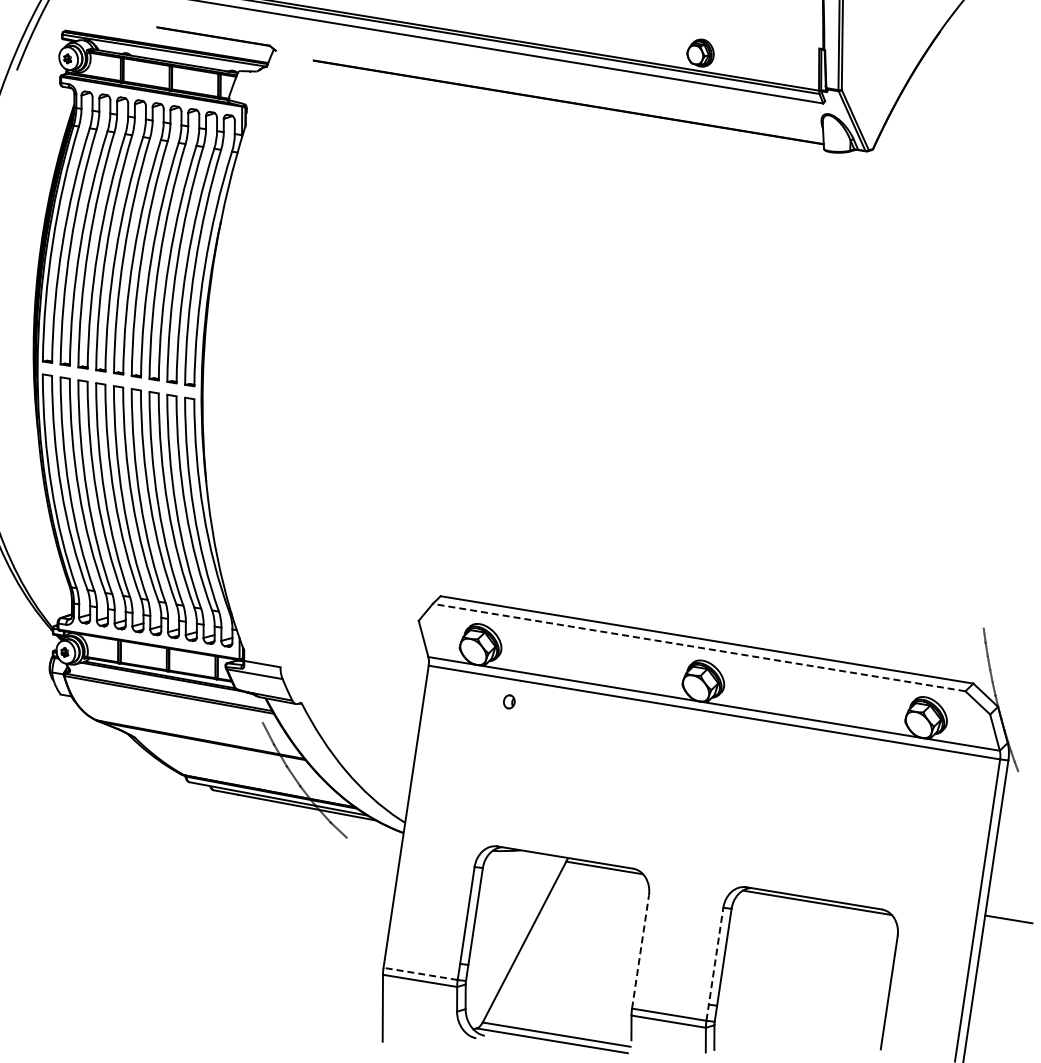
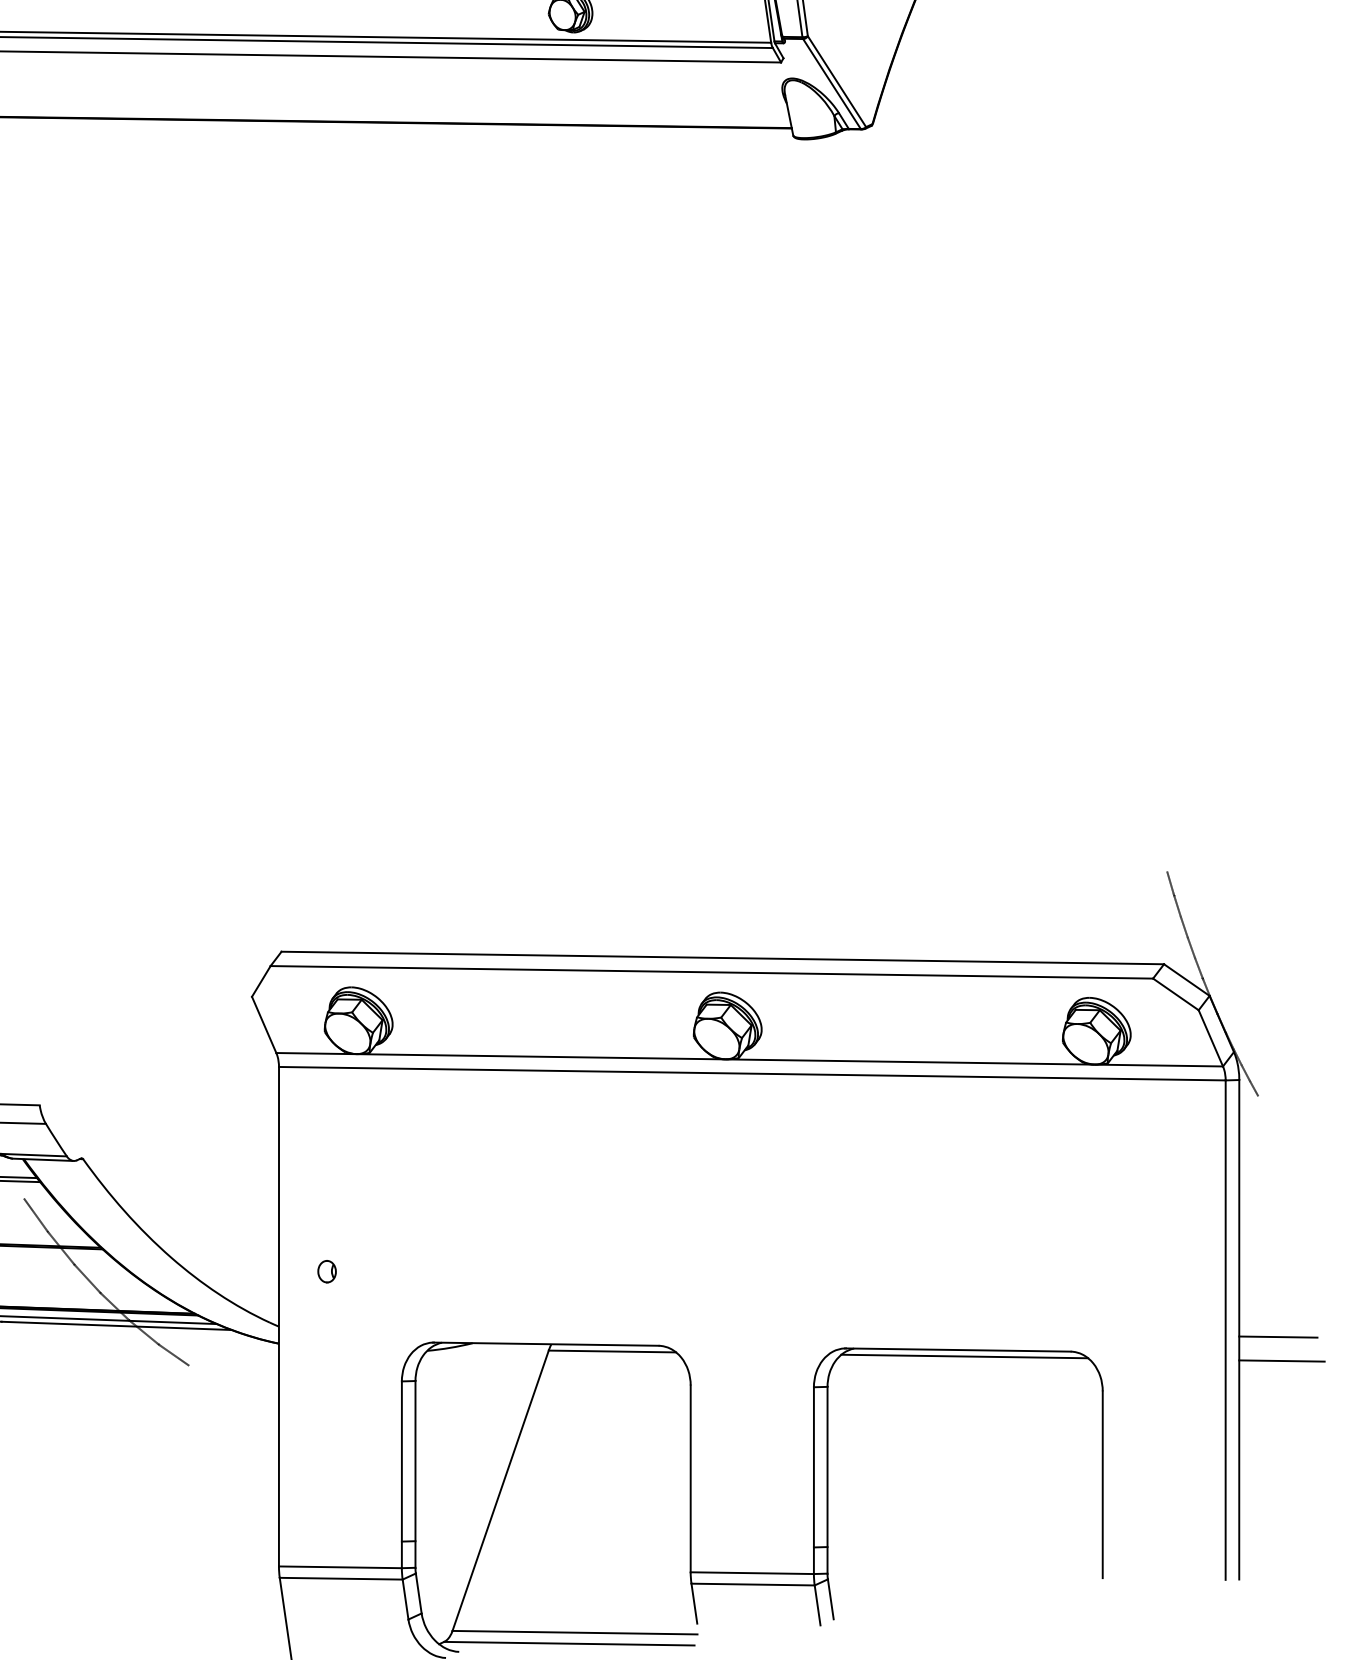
line: (699, 647) -> (712, 972), dashed -> solid
part: (509, 701) -> (327, 1271), moved
line: (1008, 934) -> (1281, 1361), added
line: (640, 951) -> (690, 1477), dashed -> solid
line: (714, 963) -> (813, 1479), dashed -> solid
line: (420, 973) -> (340, 1566), dashed -> solid

